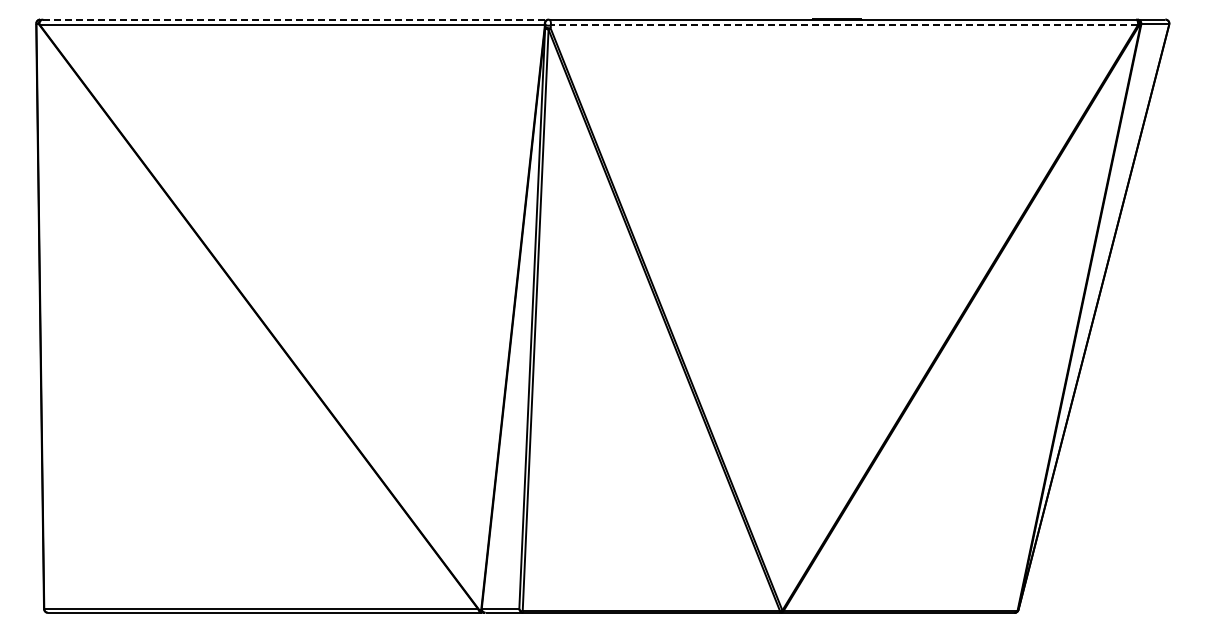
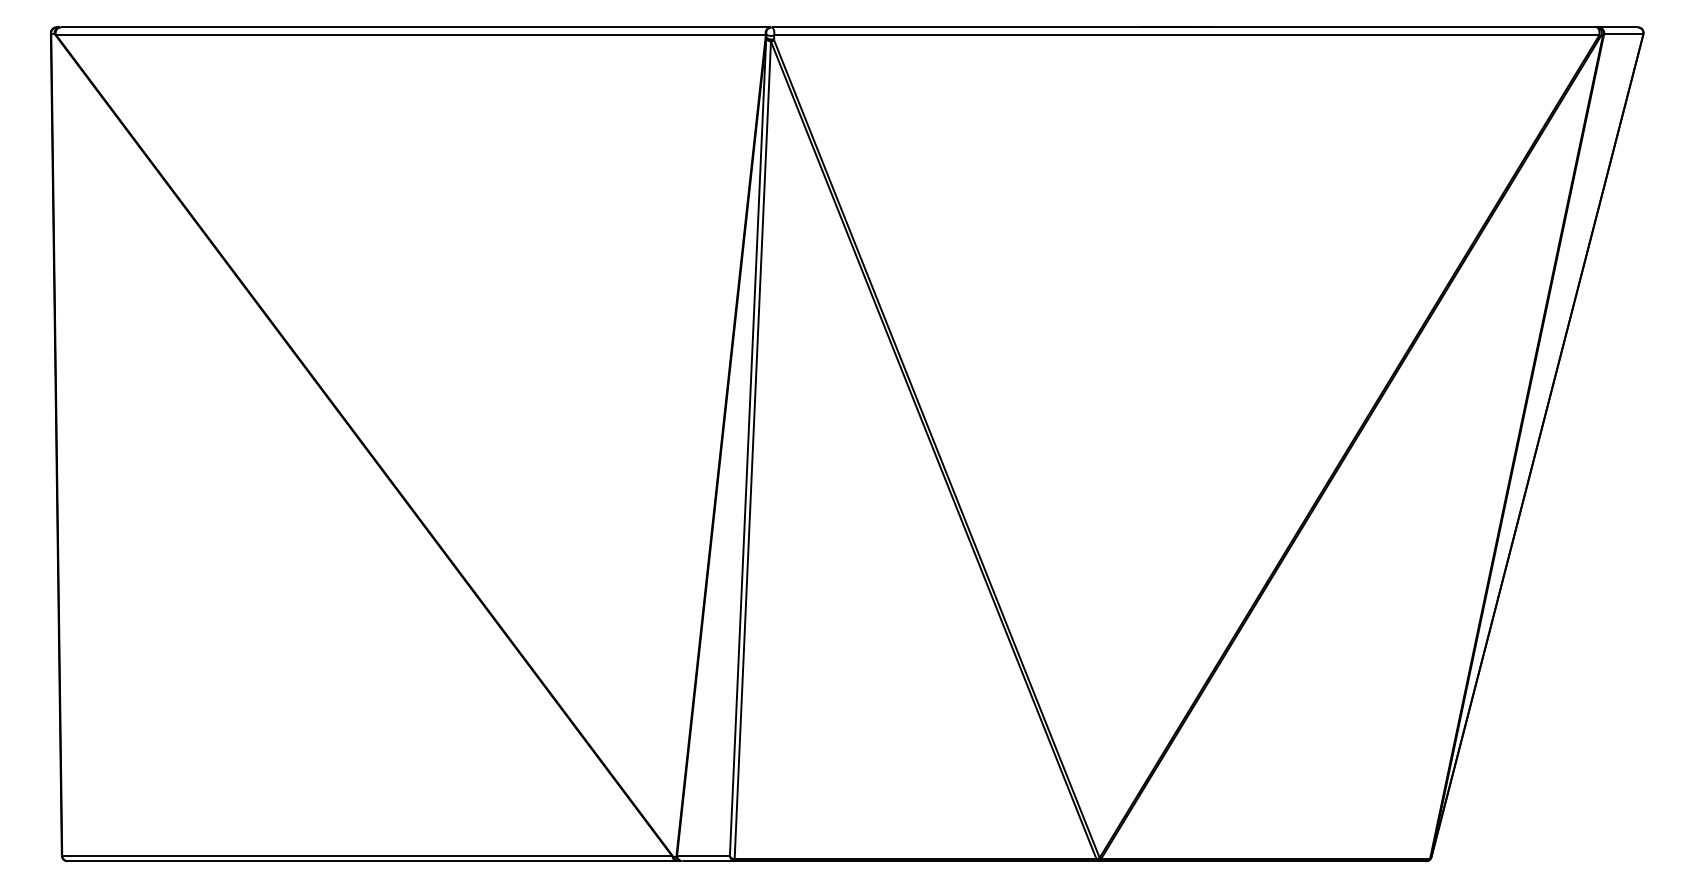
line: (295, 19) -> (415, 27), dashed -> solid
line: (844, 25) -> (1186, 35), dashed -> solid

